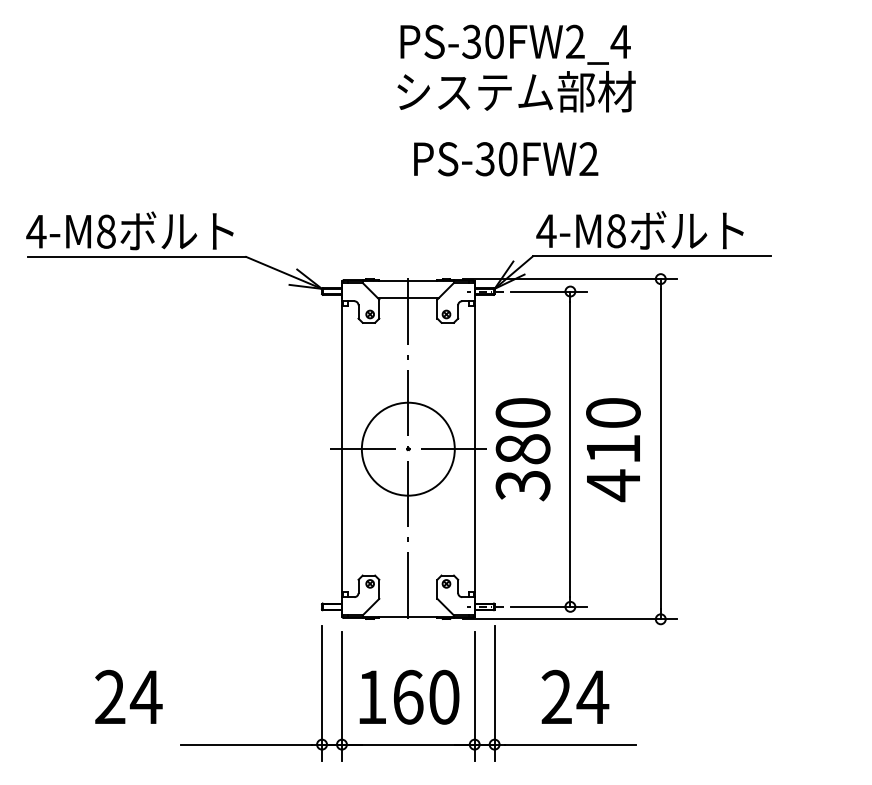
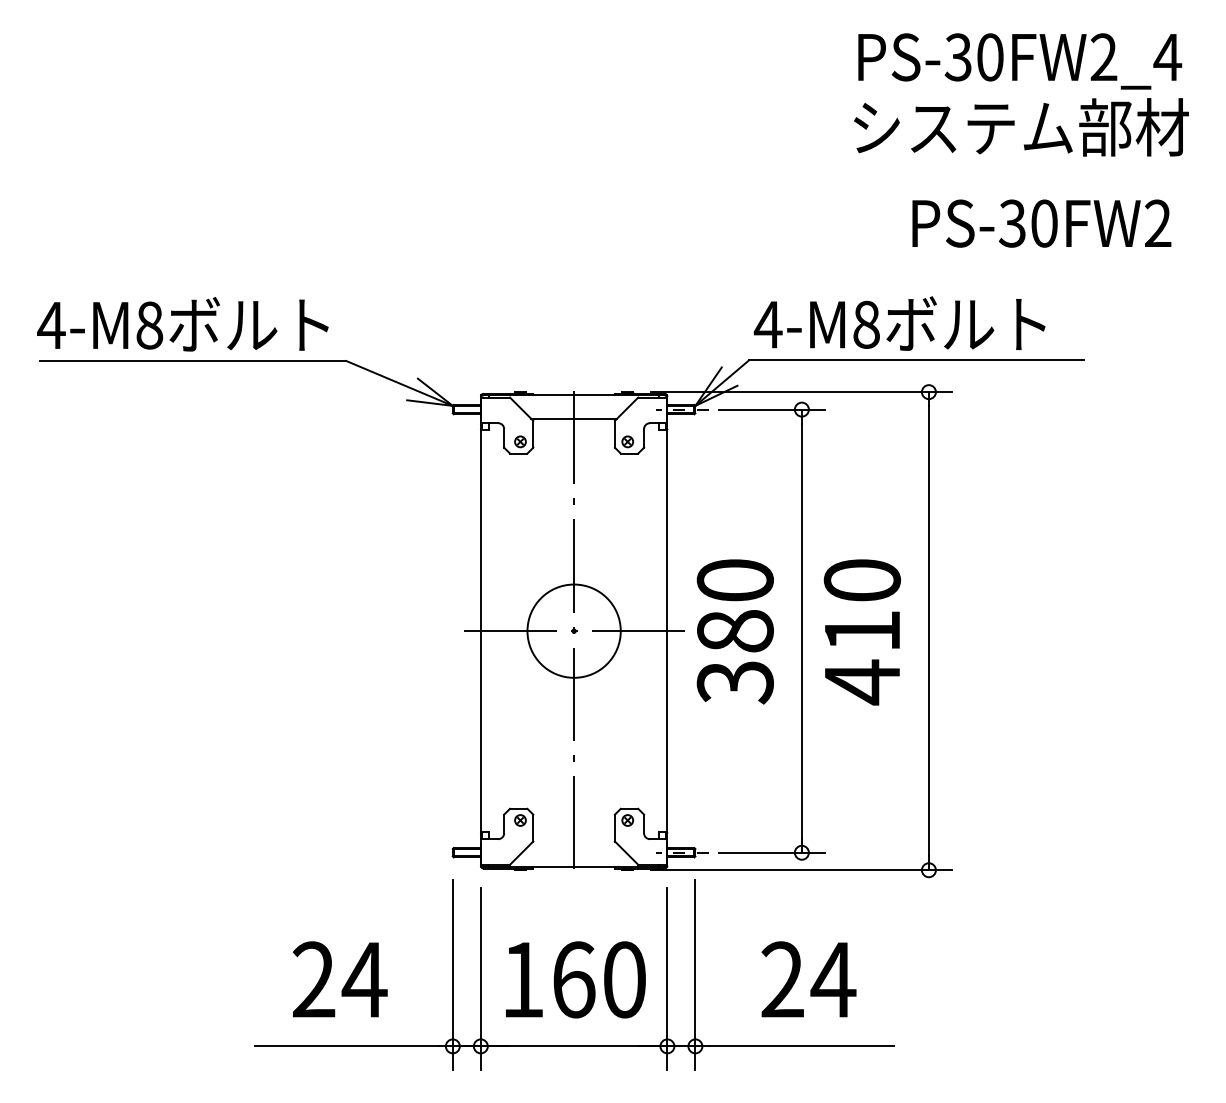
text: (516, 68) -> (1021, 94), moved
text: (506, 159) -> (1042, 224), moved
circle: (408, 449) -> (574, 631), size x0.71
text: (128, 696) -> (339, 978), moved

